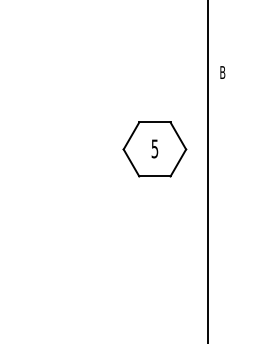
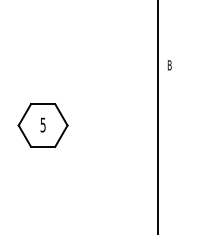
part: (154, 149) -> (42, 125), moved

